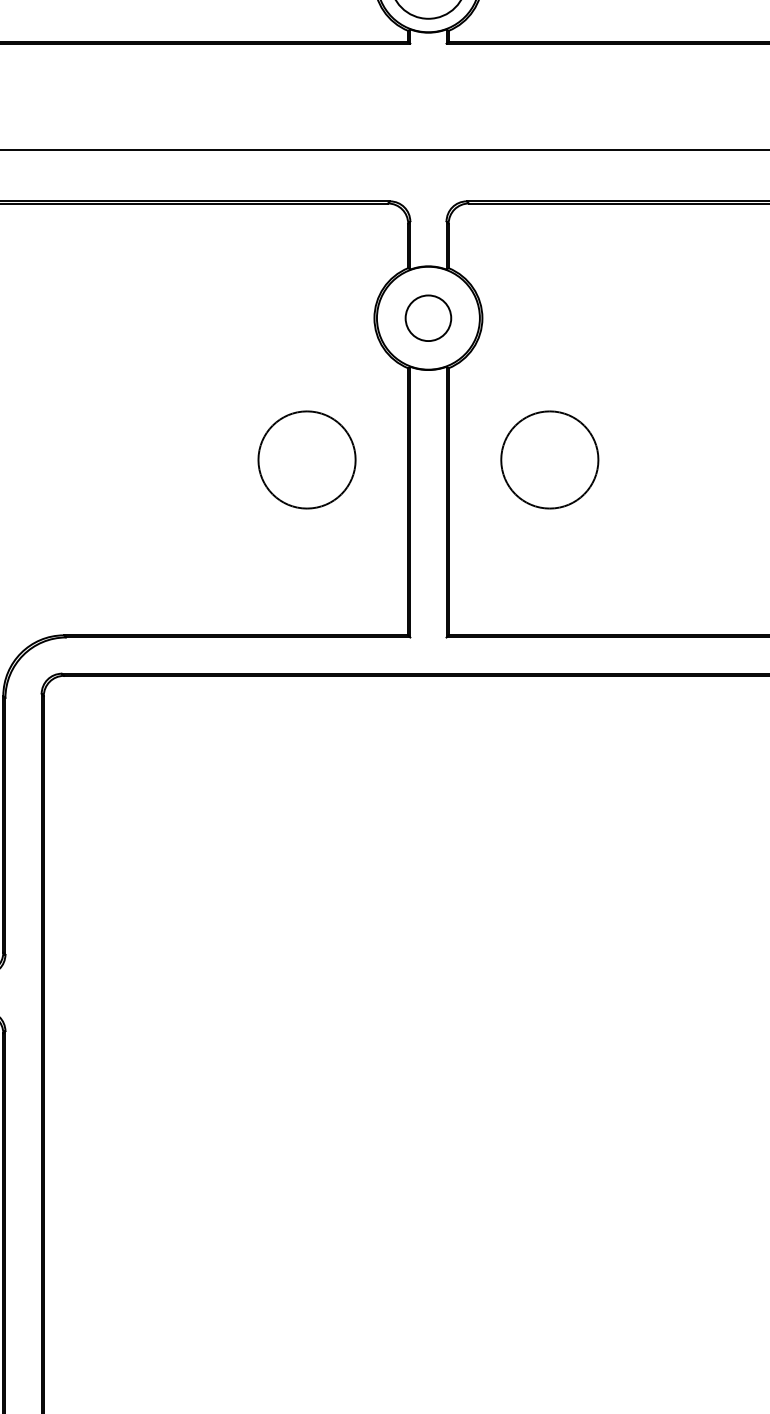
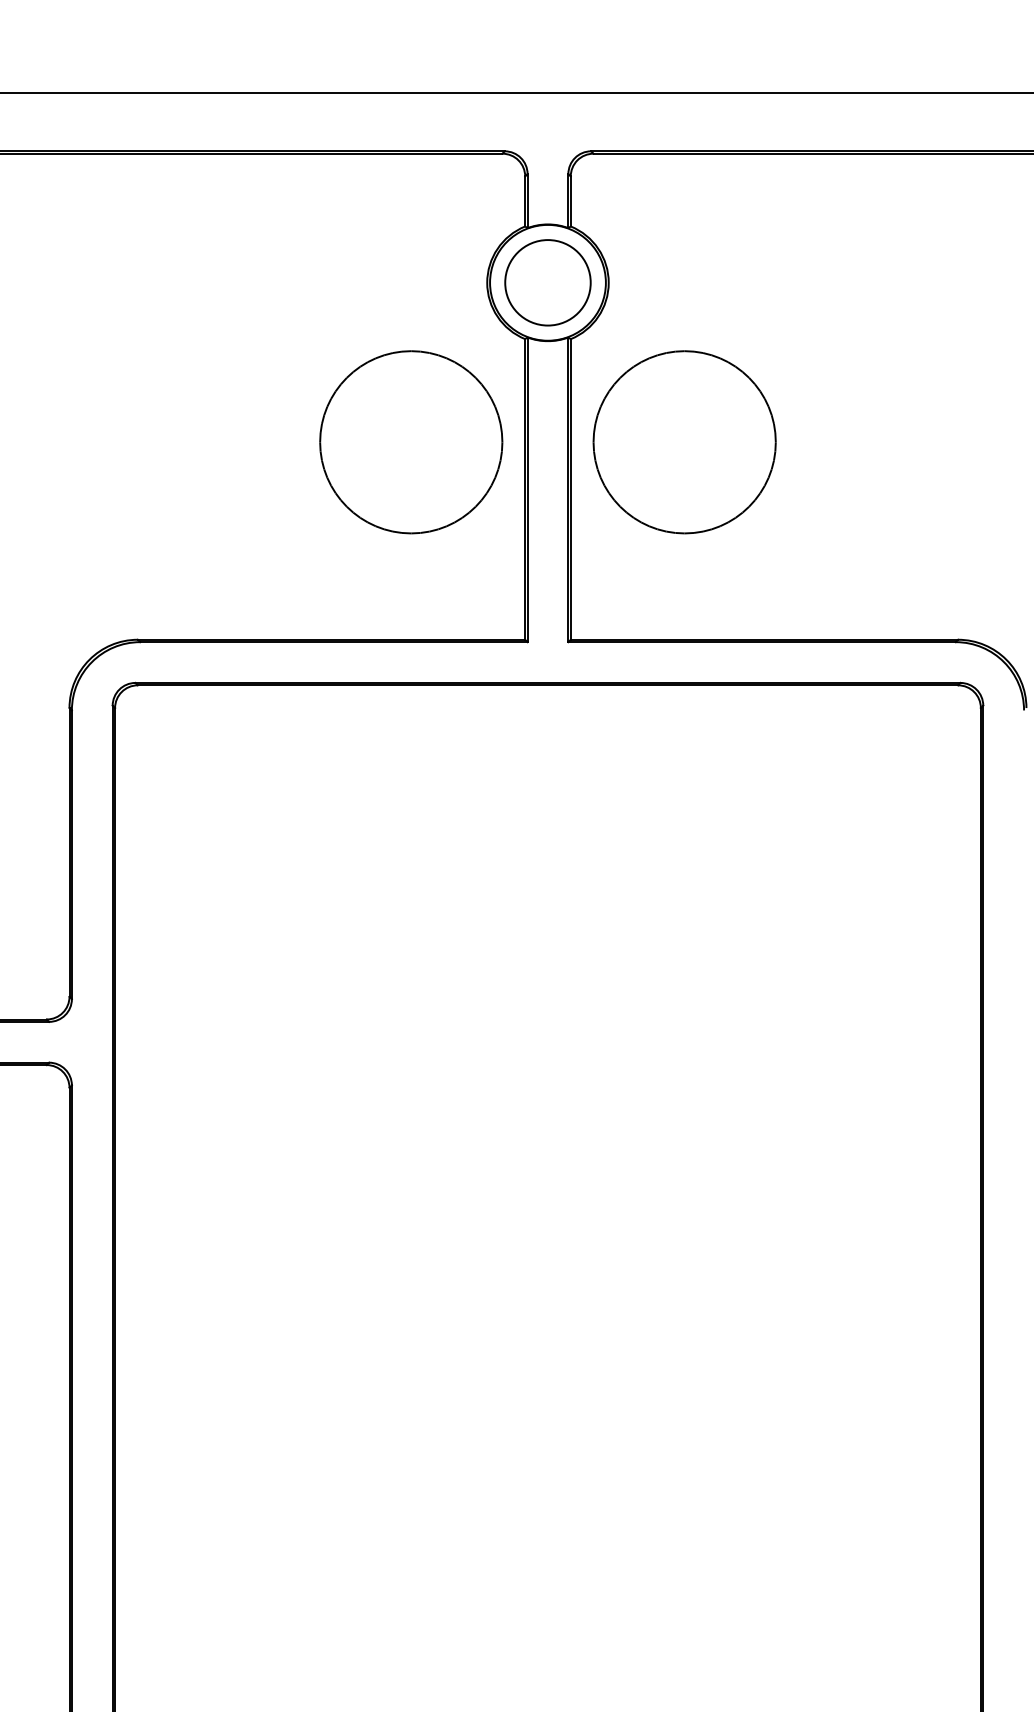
circle: (428, 317) -> (547, 282), size x1.67
circle: (307, 460) -> (411, 442), size x1.67
circle: (549, 460) -> (684, 442), size x1.67

